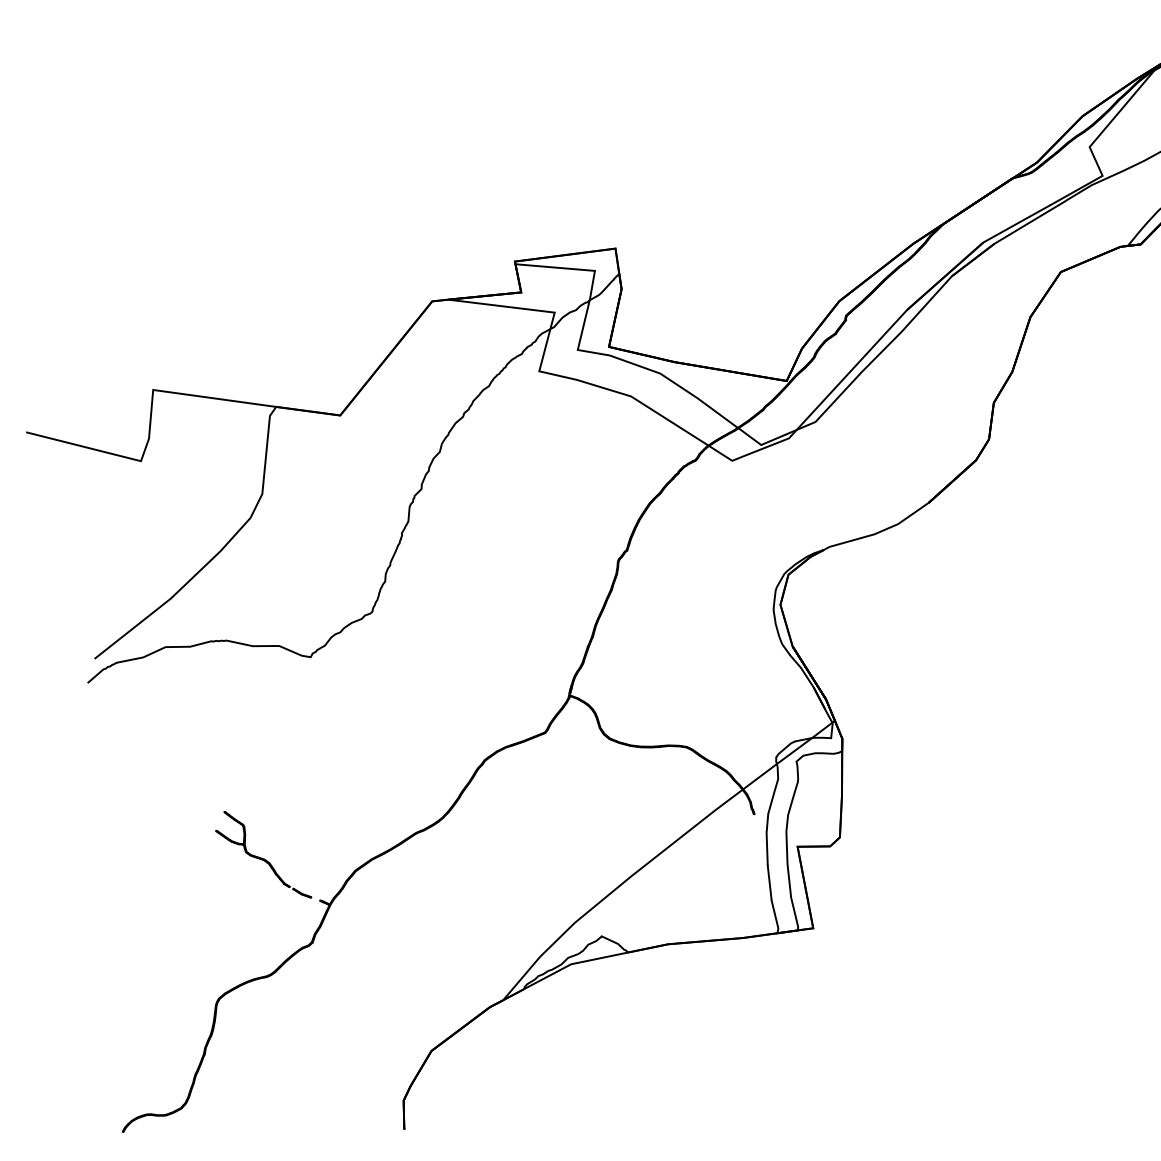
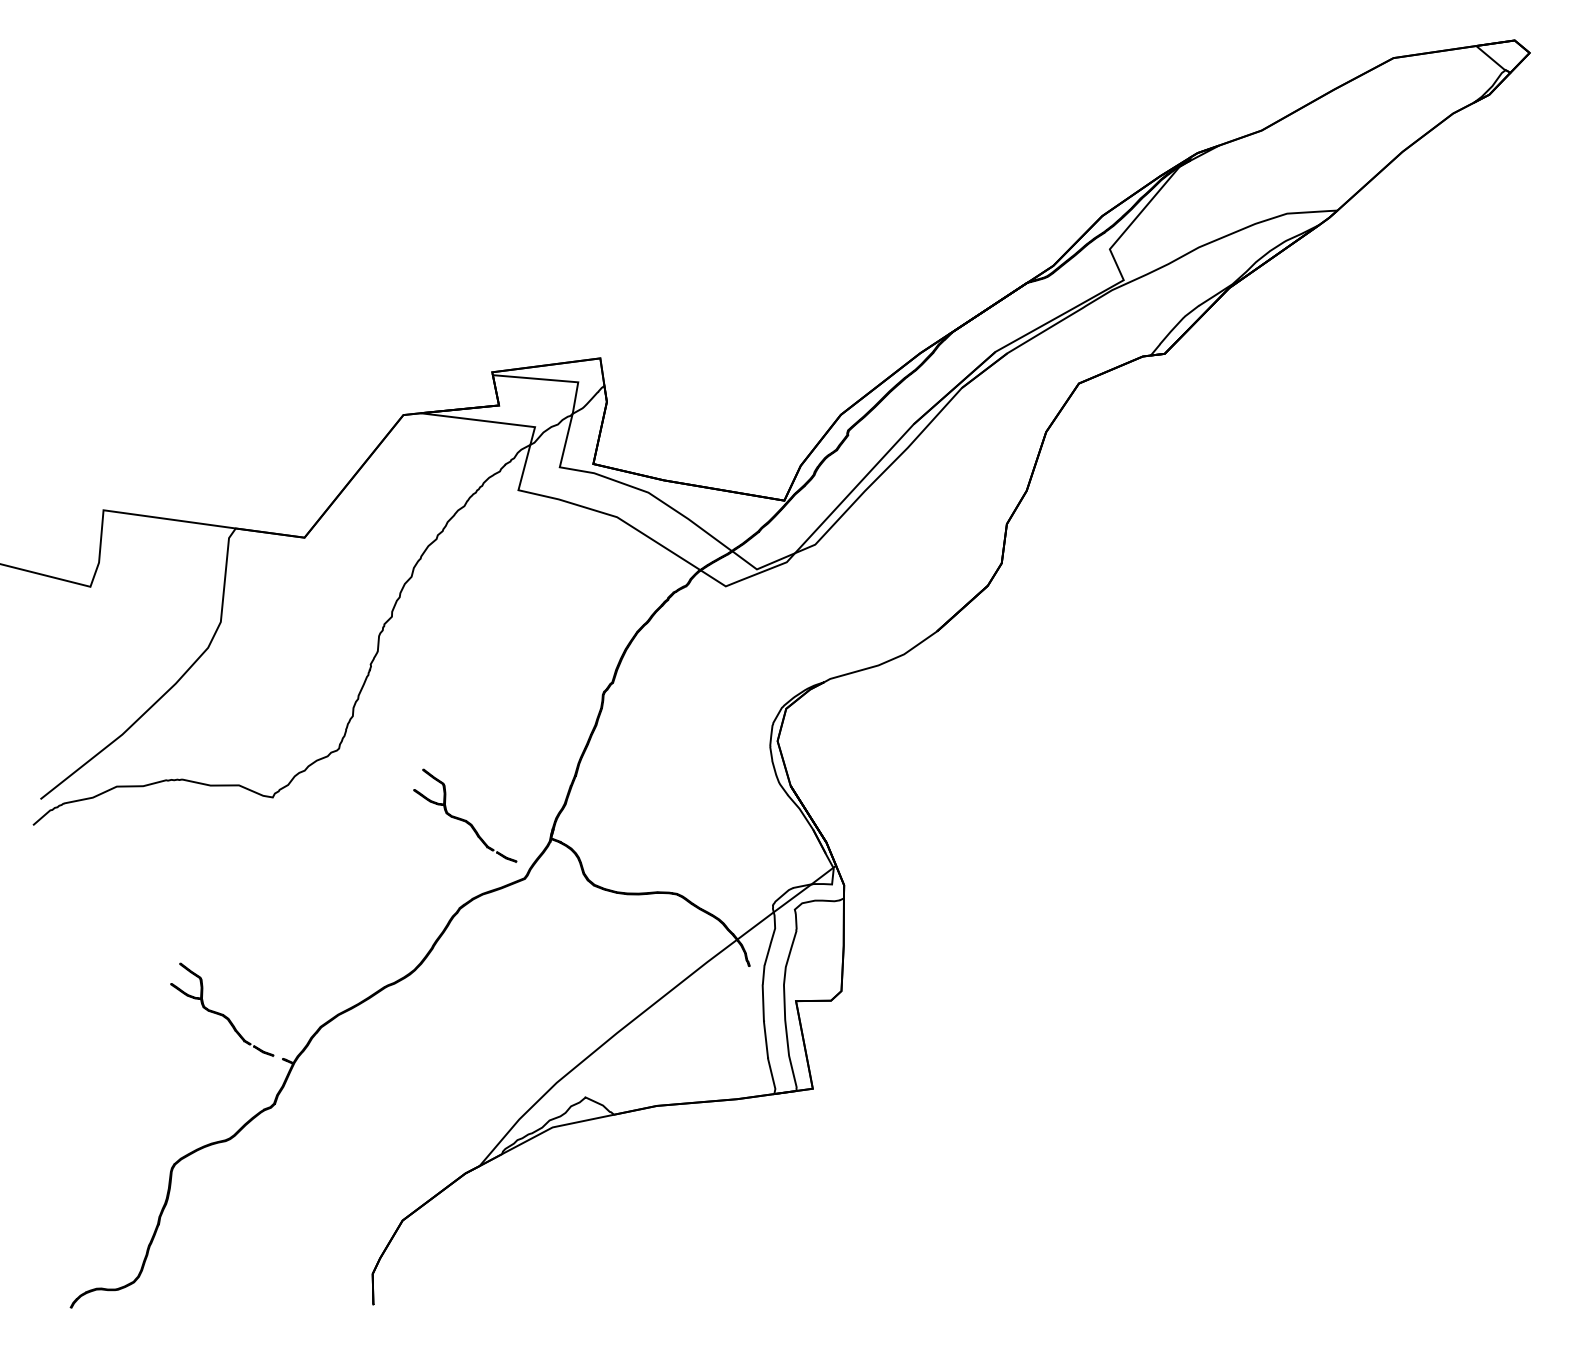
part: (490, 674) -> (465, 815), added

